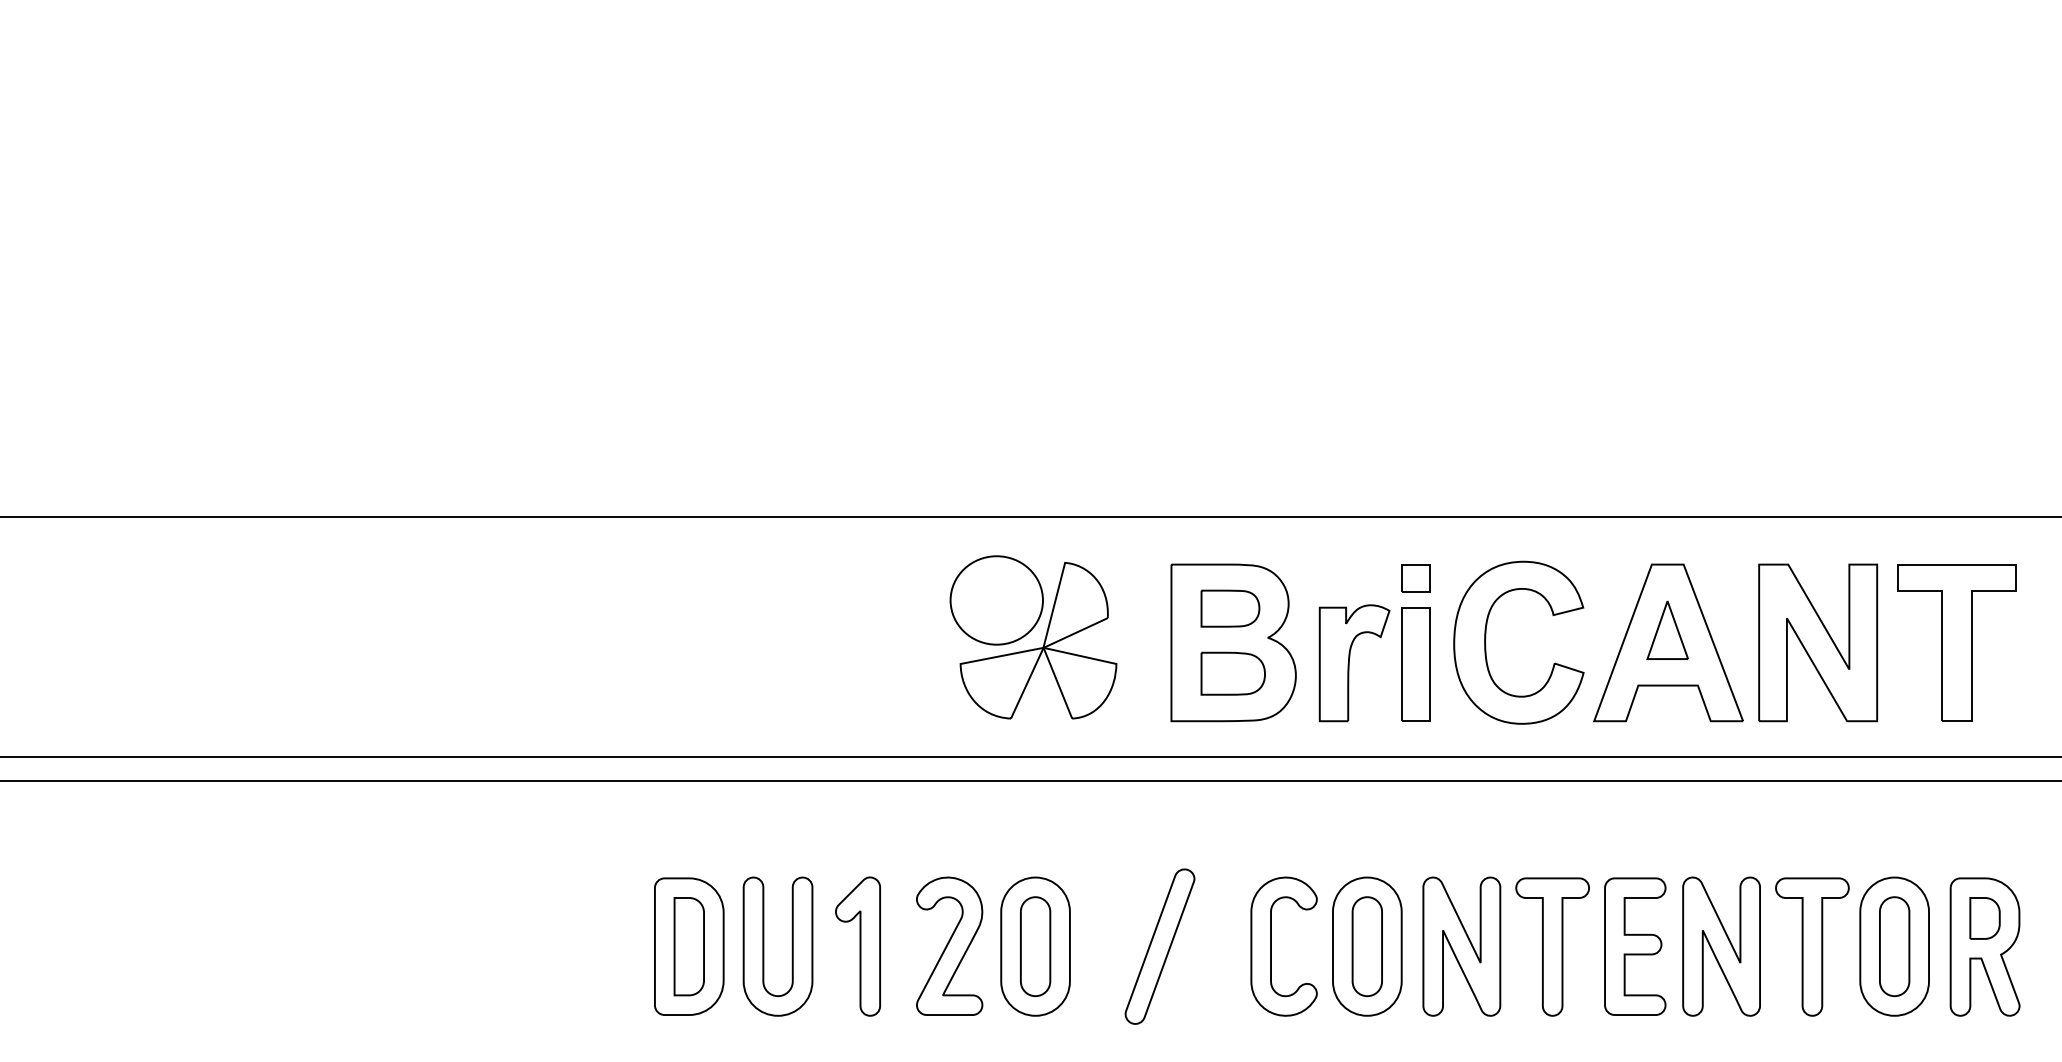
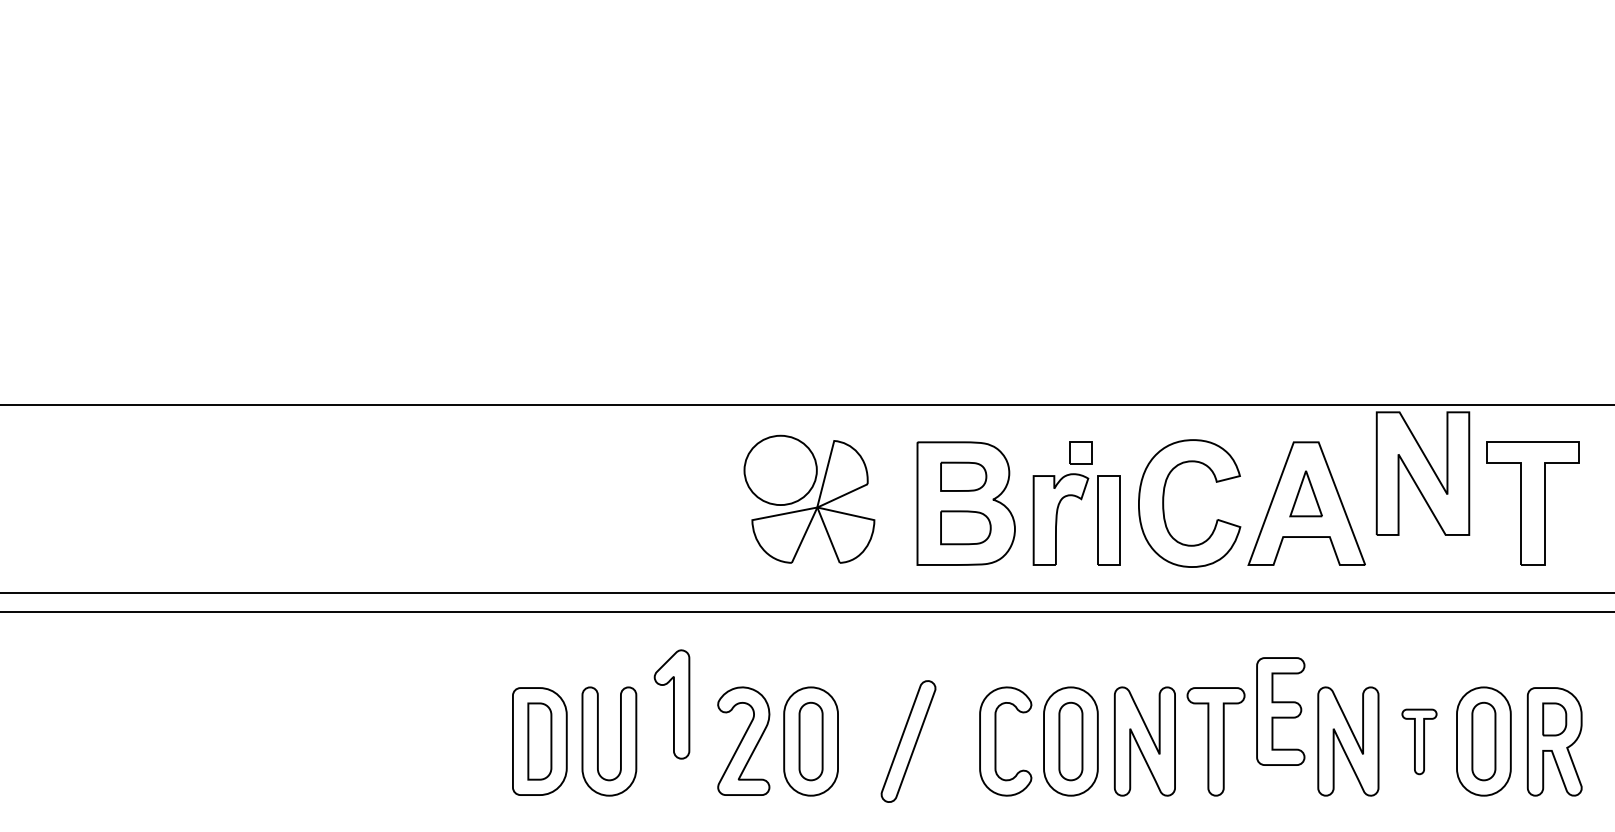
part: (1415, 577) -> (1080, 452), moved
part: (1817, 642) -> (1422, 473), moved
part: (857, 946) -> (671, 704), moved
part: (1634, 946) -> (1280, 711), moved
part: (1812, 946) -> (1419, 741), size x0.6

